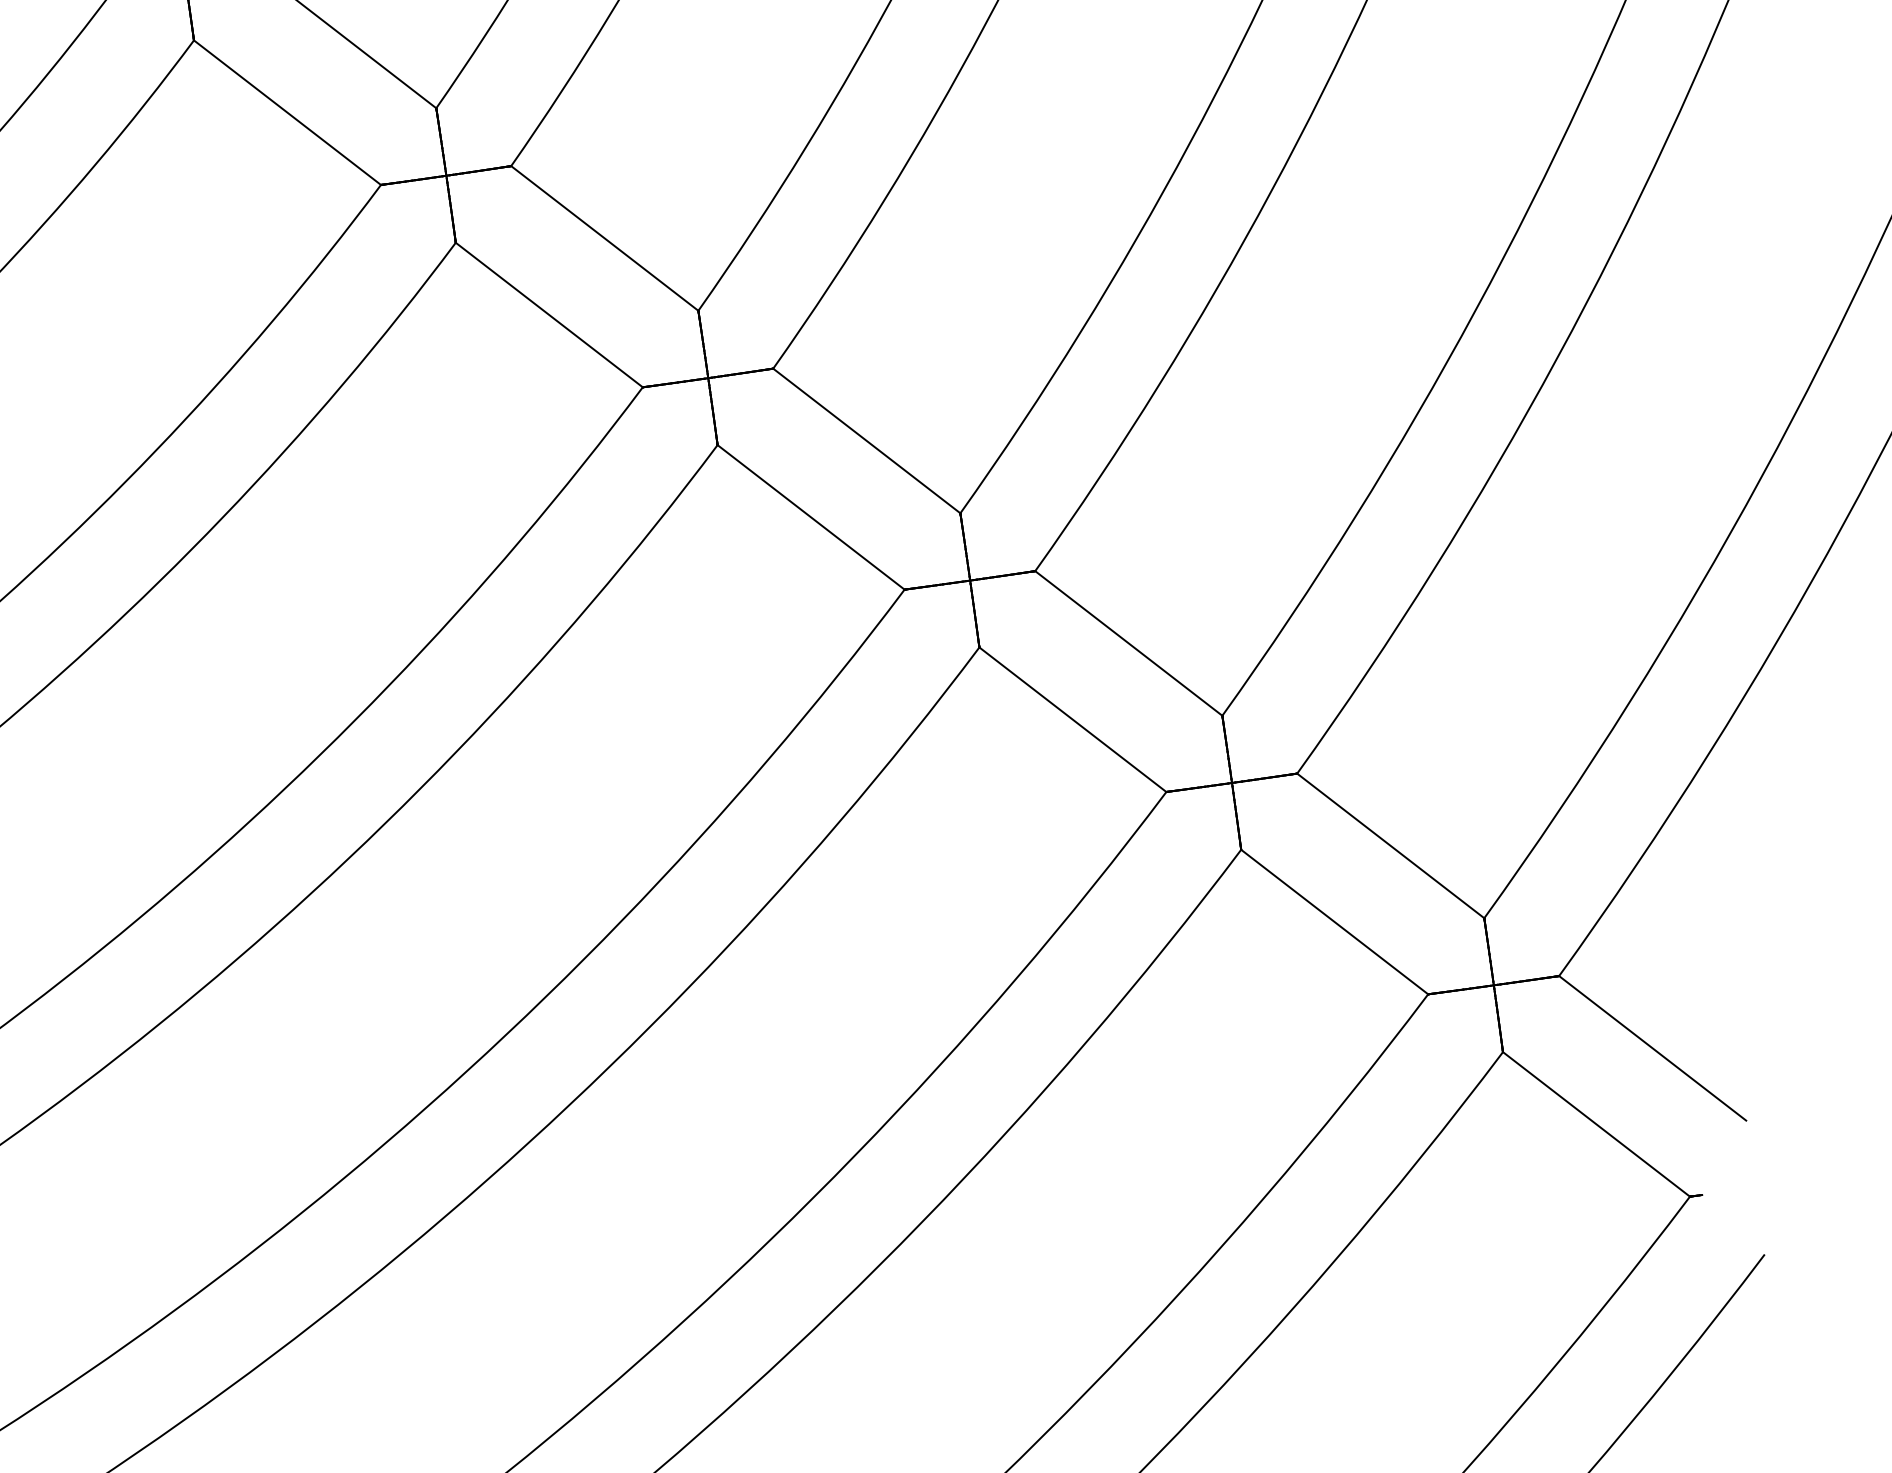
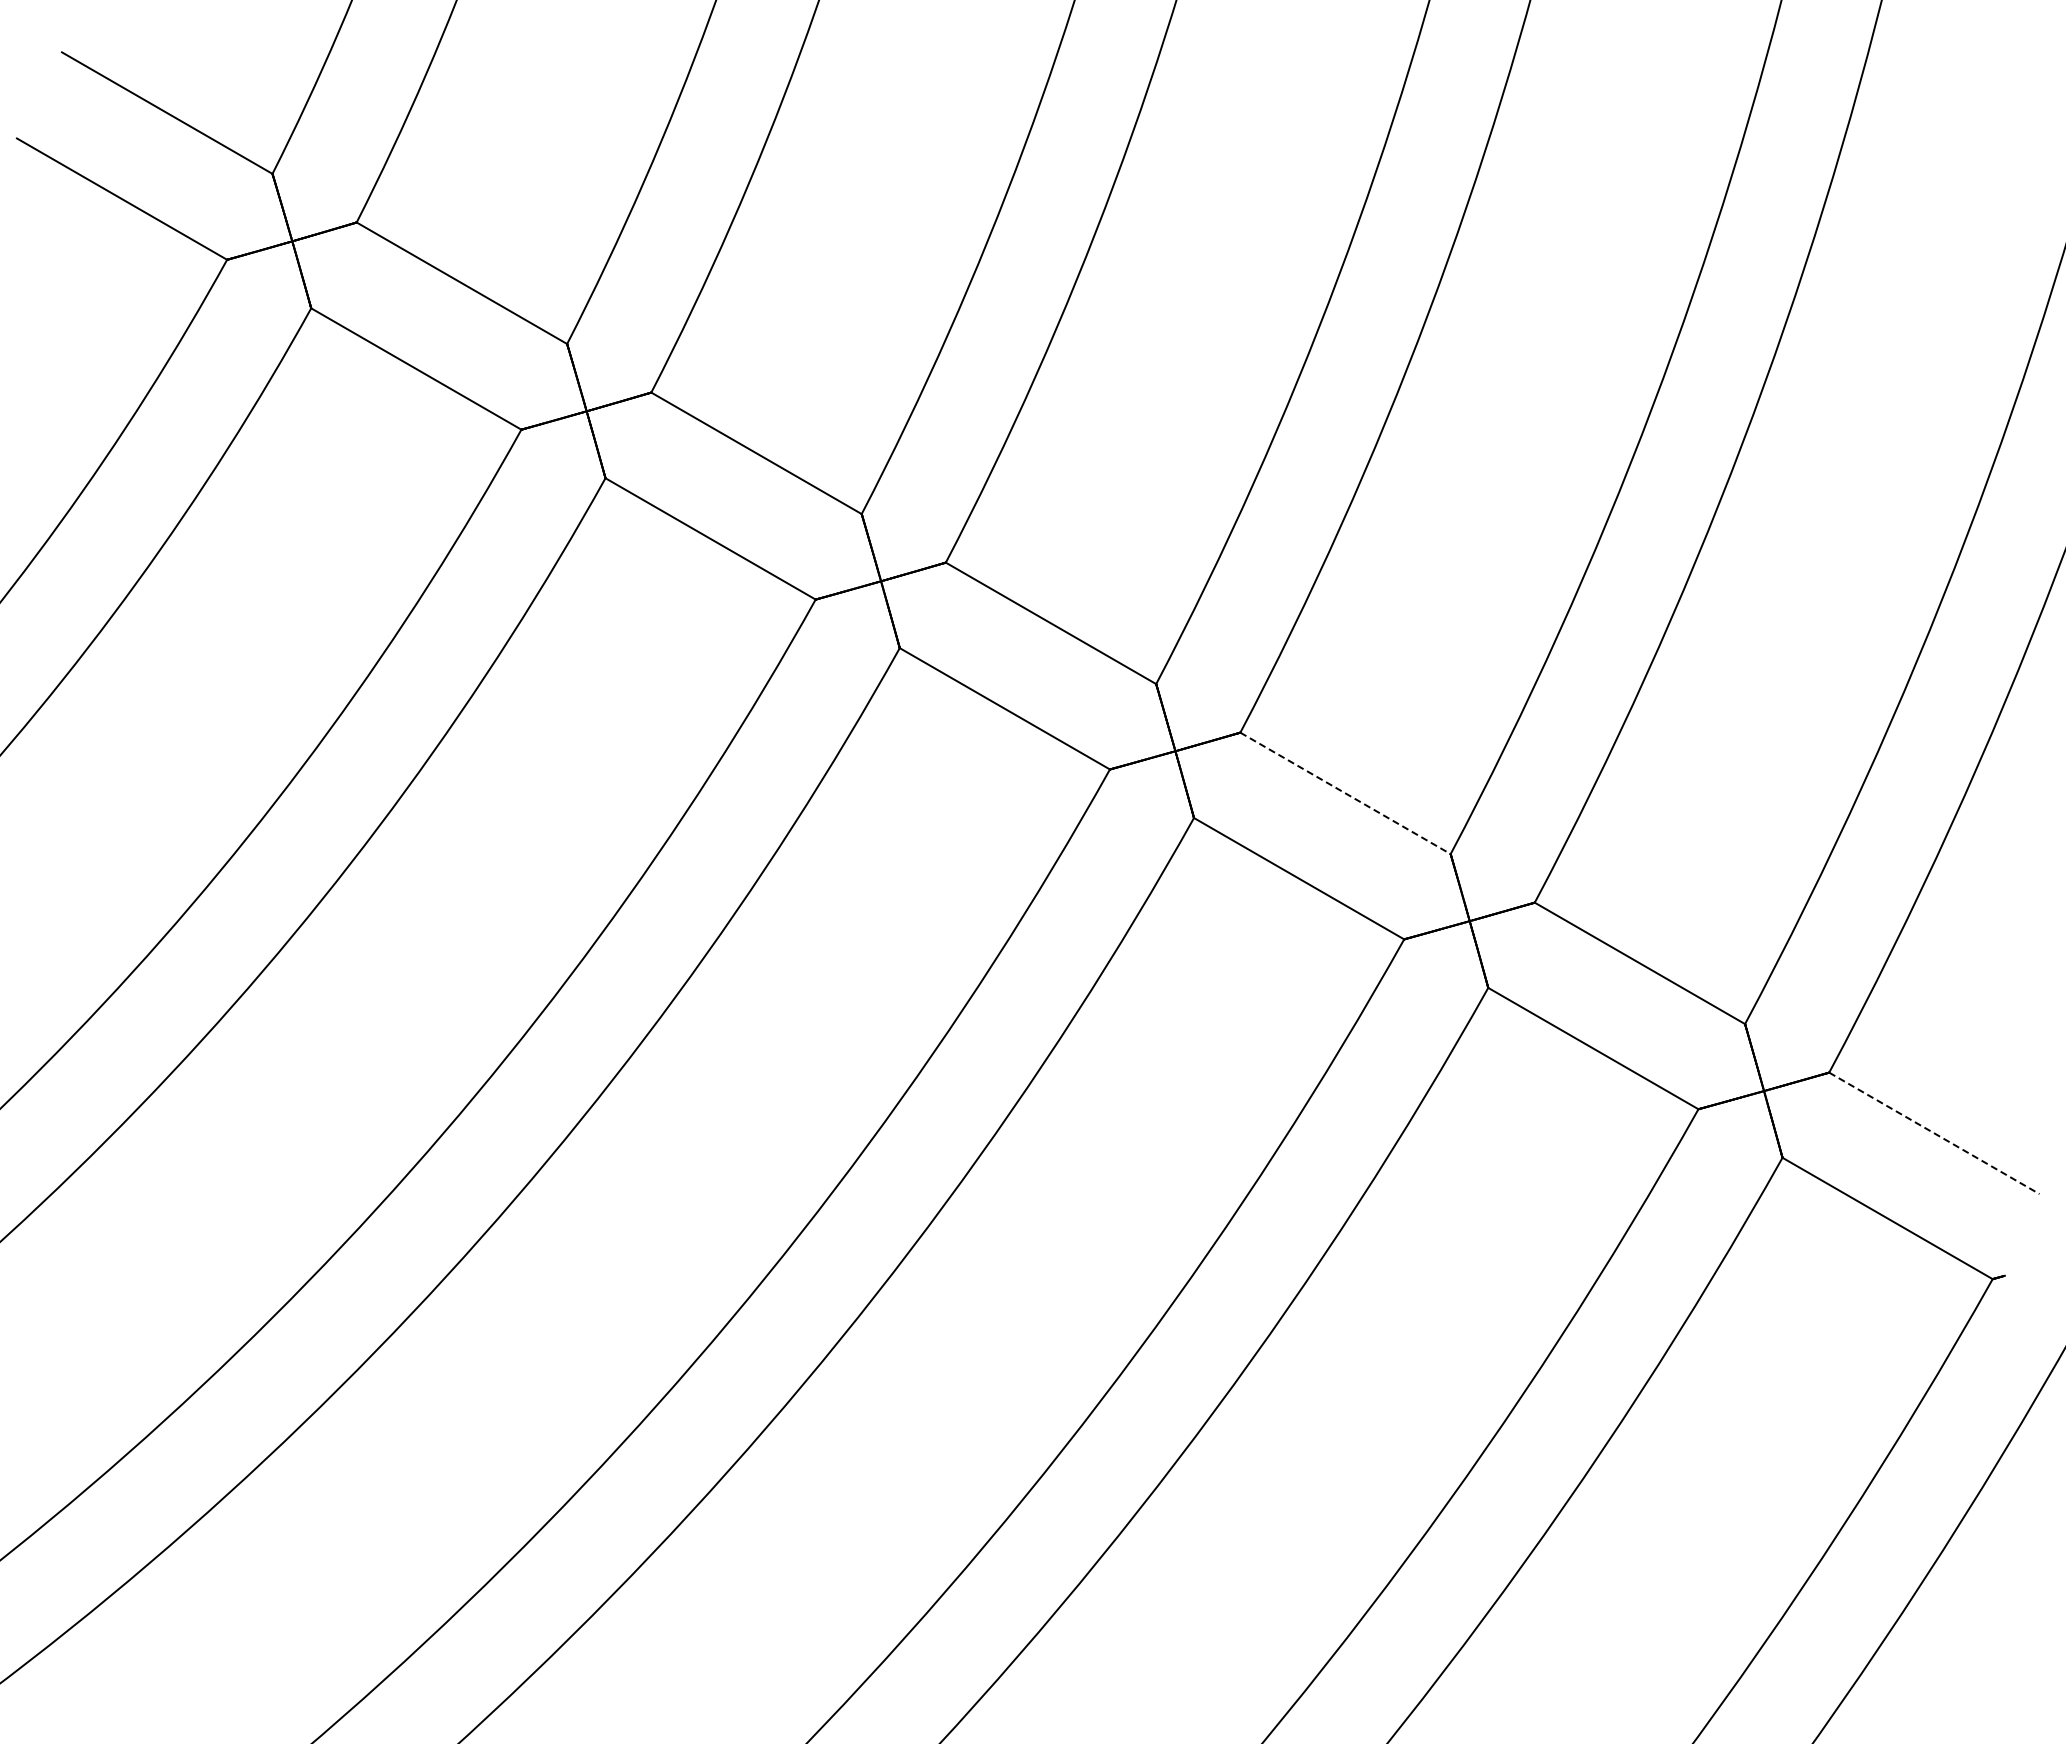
line: (1128, 643) -> (1345, 793), solid -> dashed
line: (1652, 1048) -> (1934, 1133), solid -> dashed

